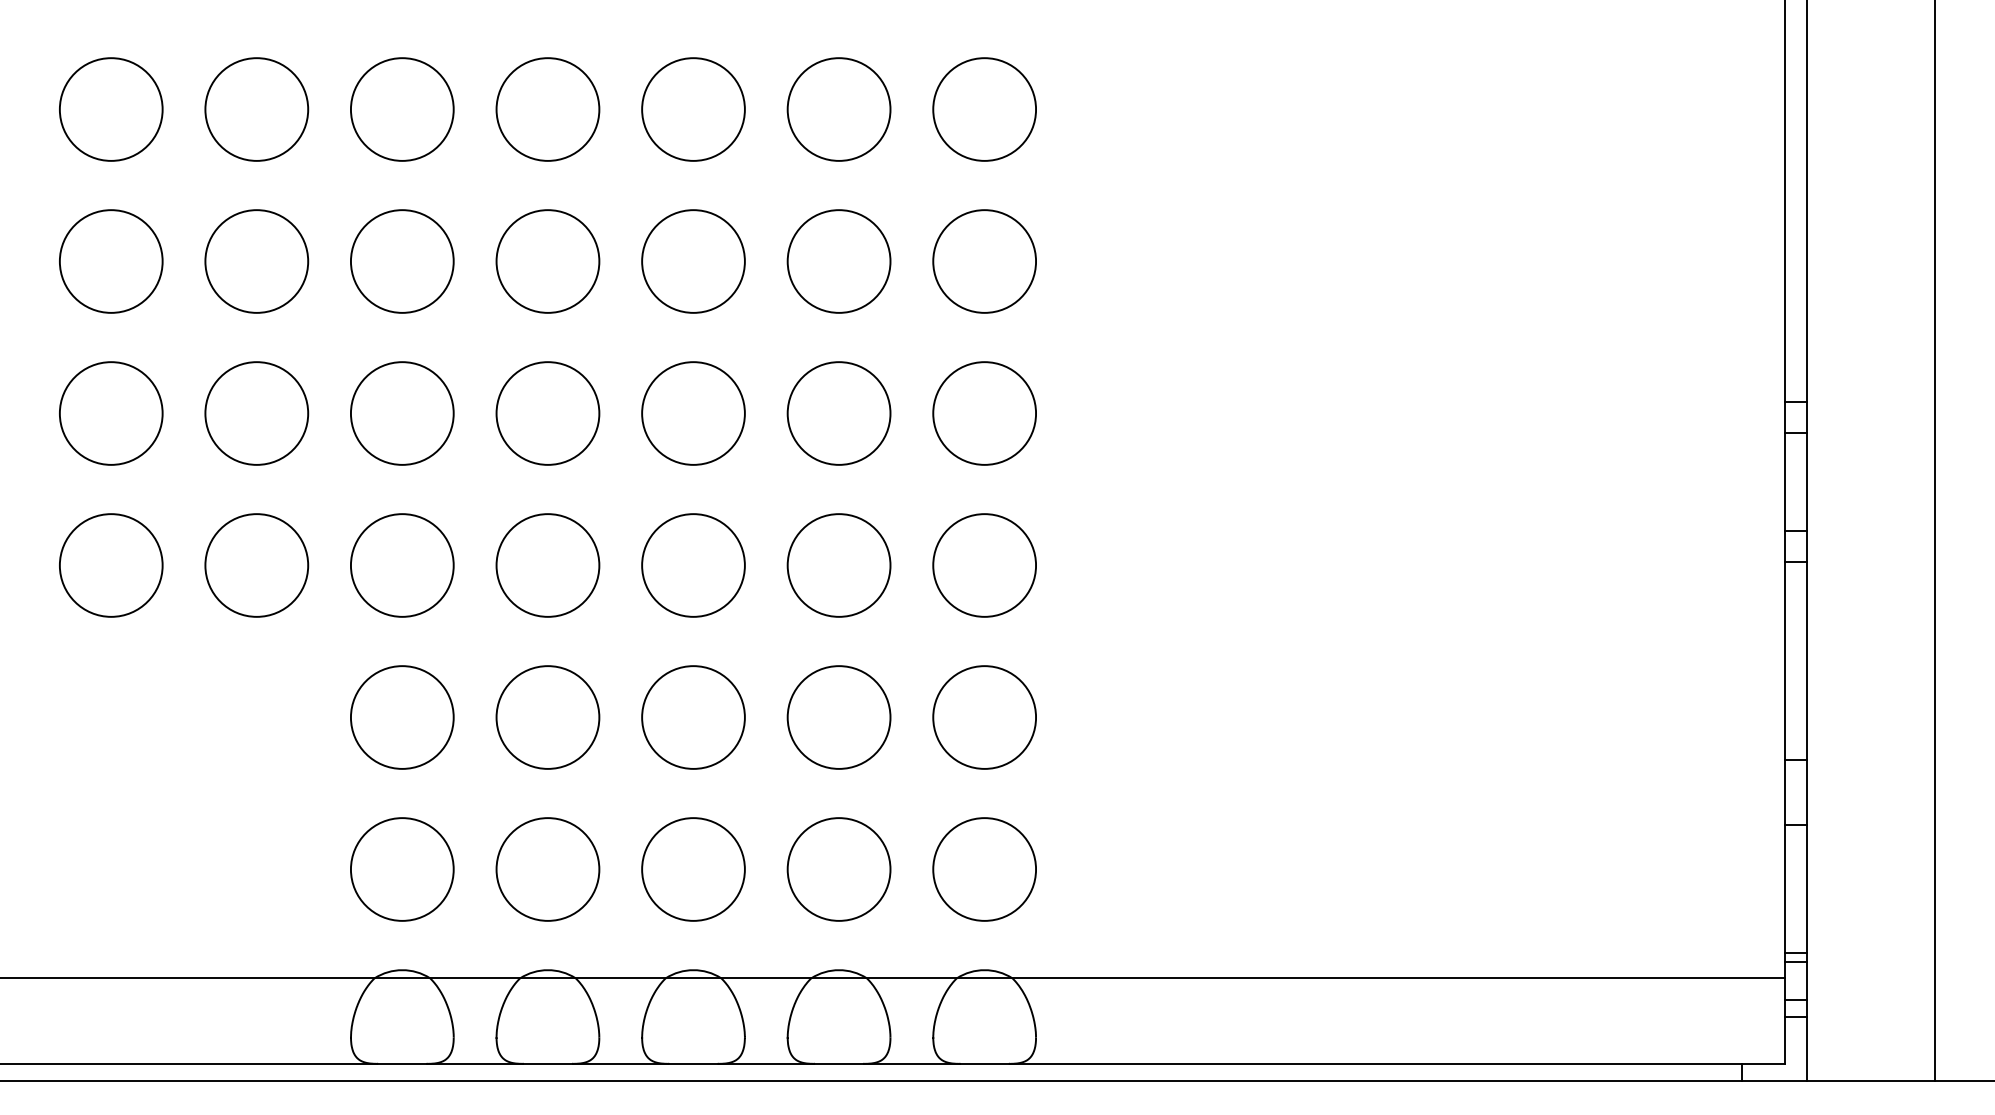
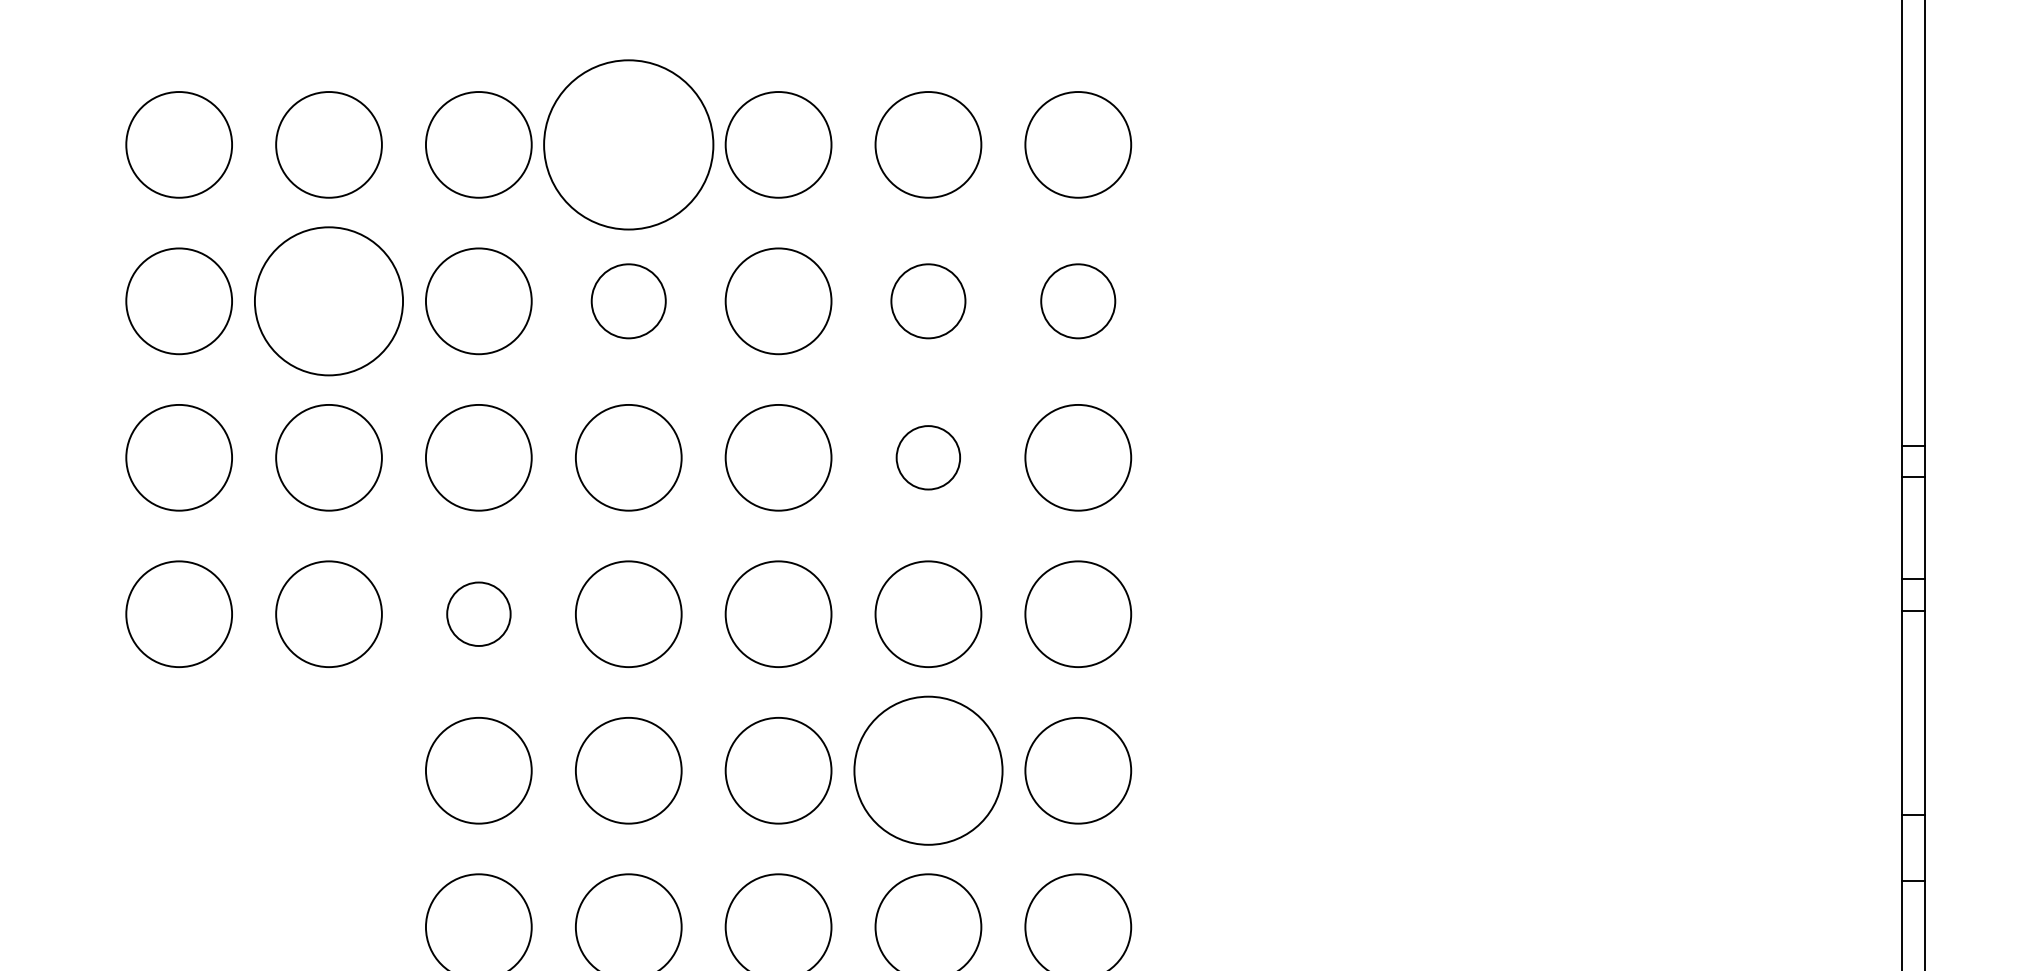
part: (547, 109) -> (628, 144), size x1.6
part: (256, 261) -> (328, 301), size x1.4
part: (547, 261) -> (628, 301), size x0.7
part: (838, 261) -> (927, 301), size x0.7
part: (984, 261) -> (1078, 301), size x0.7
part: (838, 413) -> (927, 457), size x0.6
part: (402, 565) -> (479, 614), size x0.6
part: (838, 717) -> (927, 770), size x1.4

